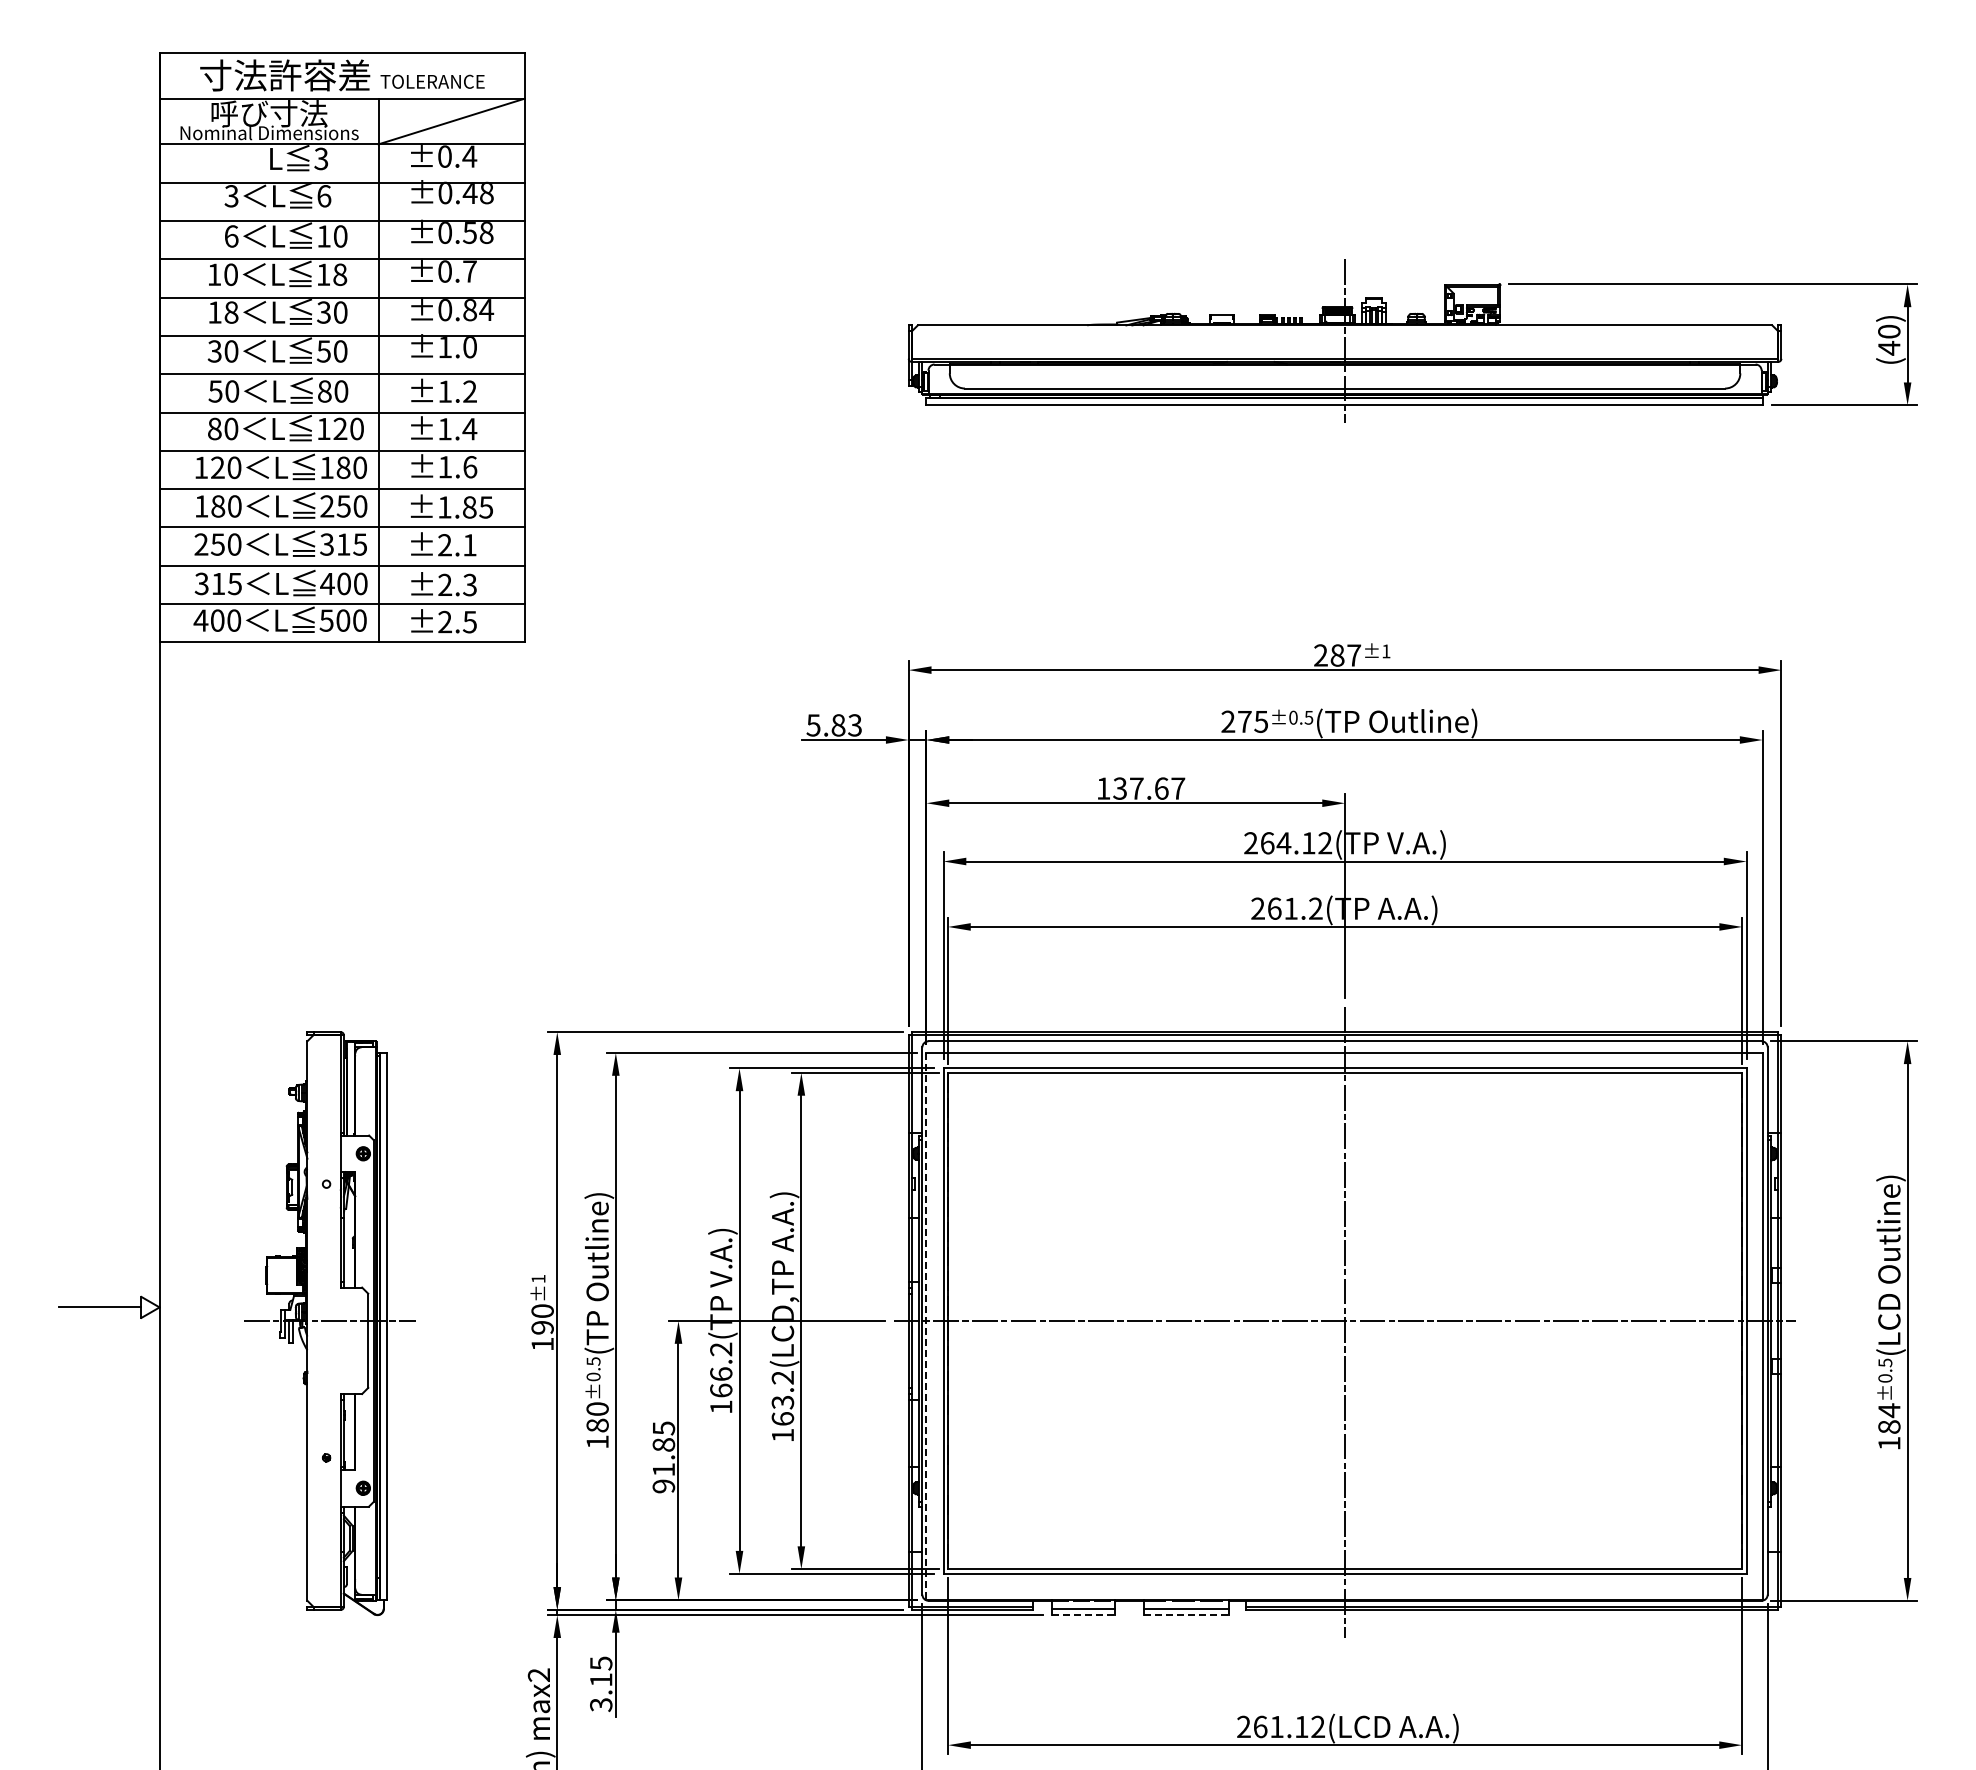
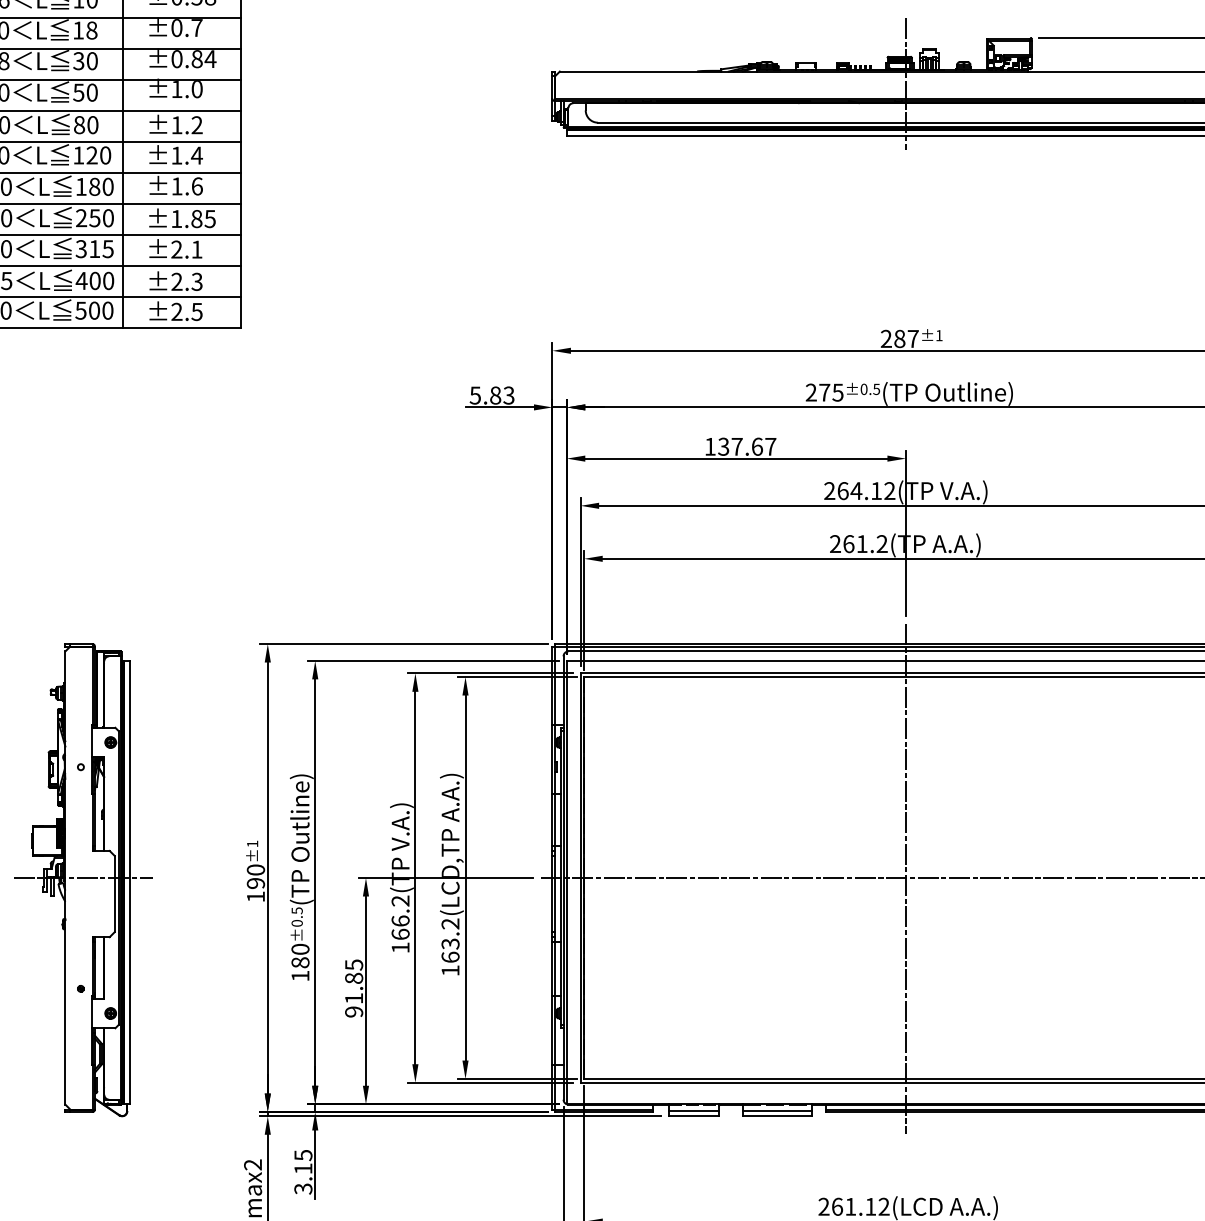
line: (926, 1326) -> (566, 882), dashed -> solid
line: (1084, 1615) -> (694, 1116), dashed -> solid
line: (1186, 1615) -> (777, 1116), dashed -> solid

